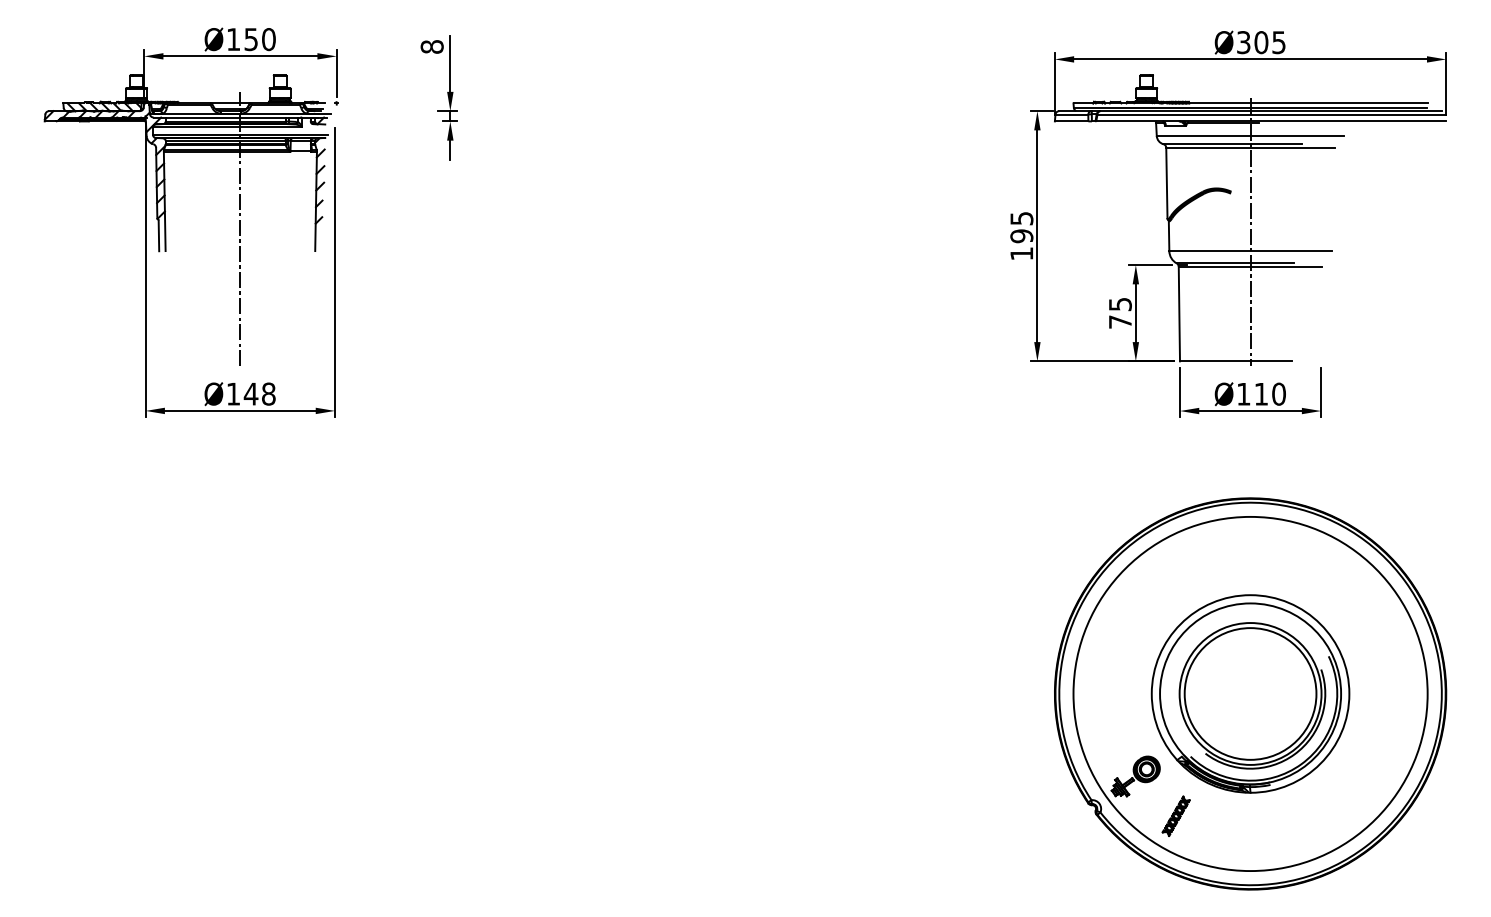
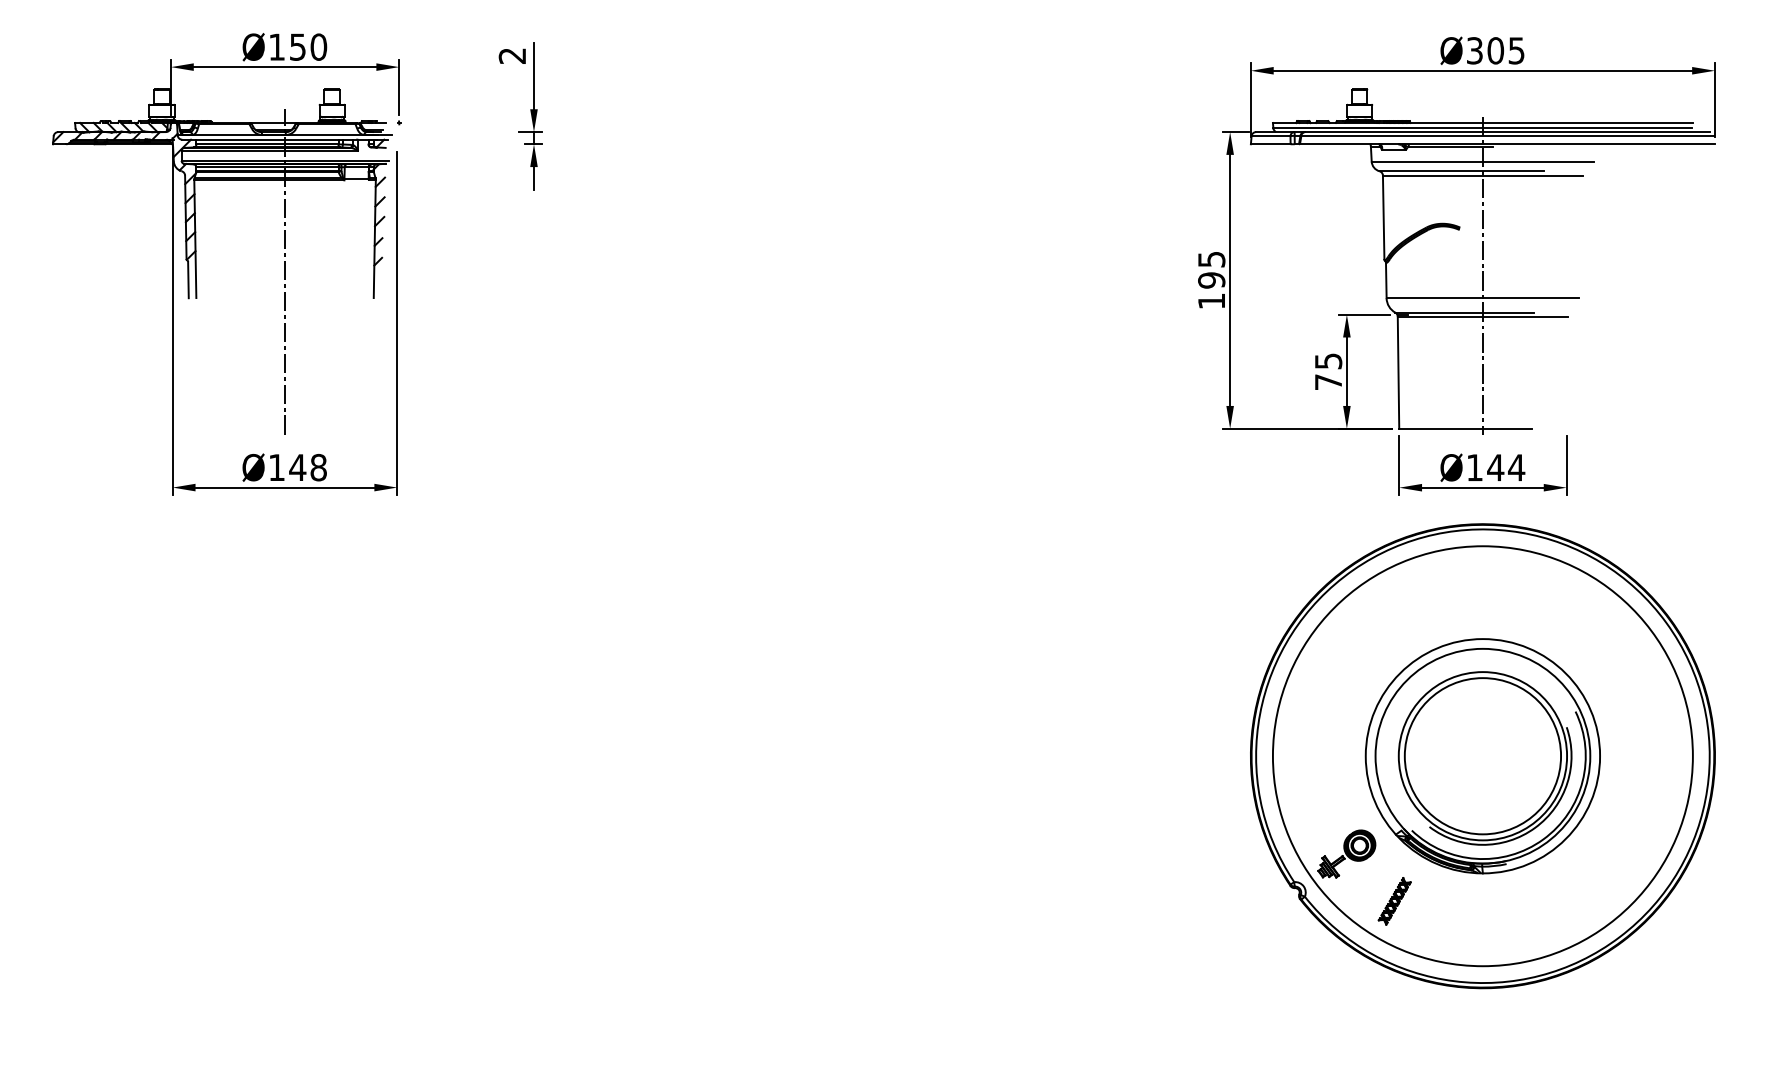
text: (432, 46) -> (512, 55), 8 -> 2
text: (1270, 393) -> (1506, 467), Ø110 -> Ø144
part: (1250, 694) -> (1482, 756), moved

